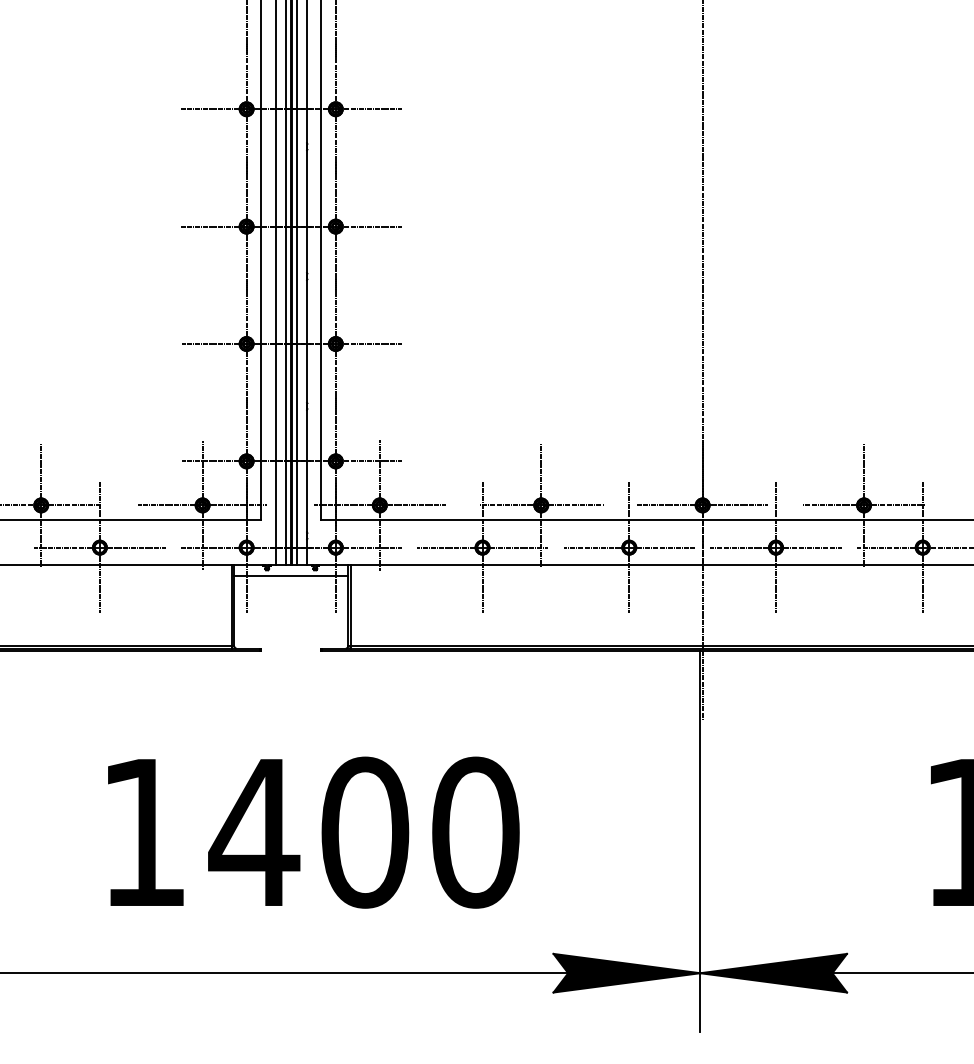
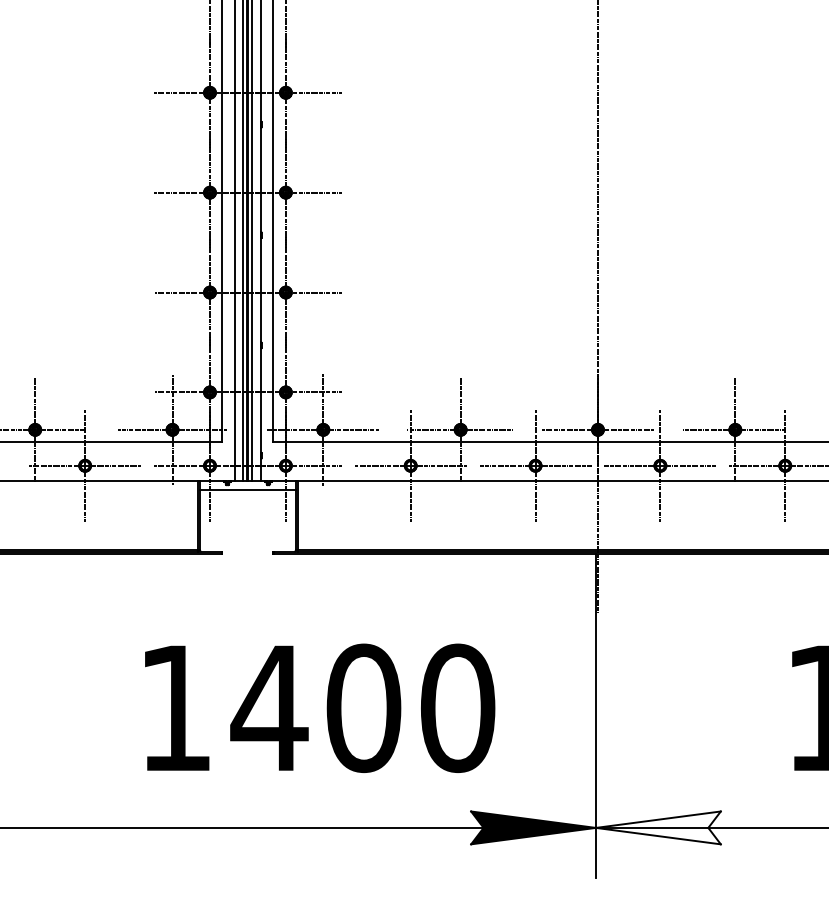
text: (314, 831) -> (320, 707), moved
fill: (772, 972) -> (657, 827), removed

